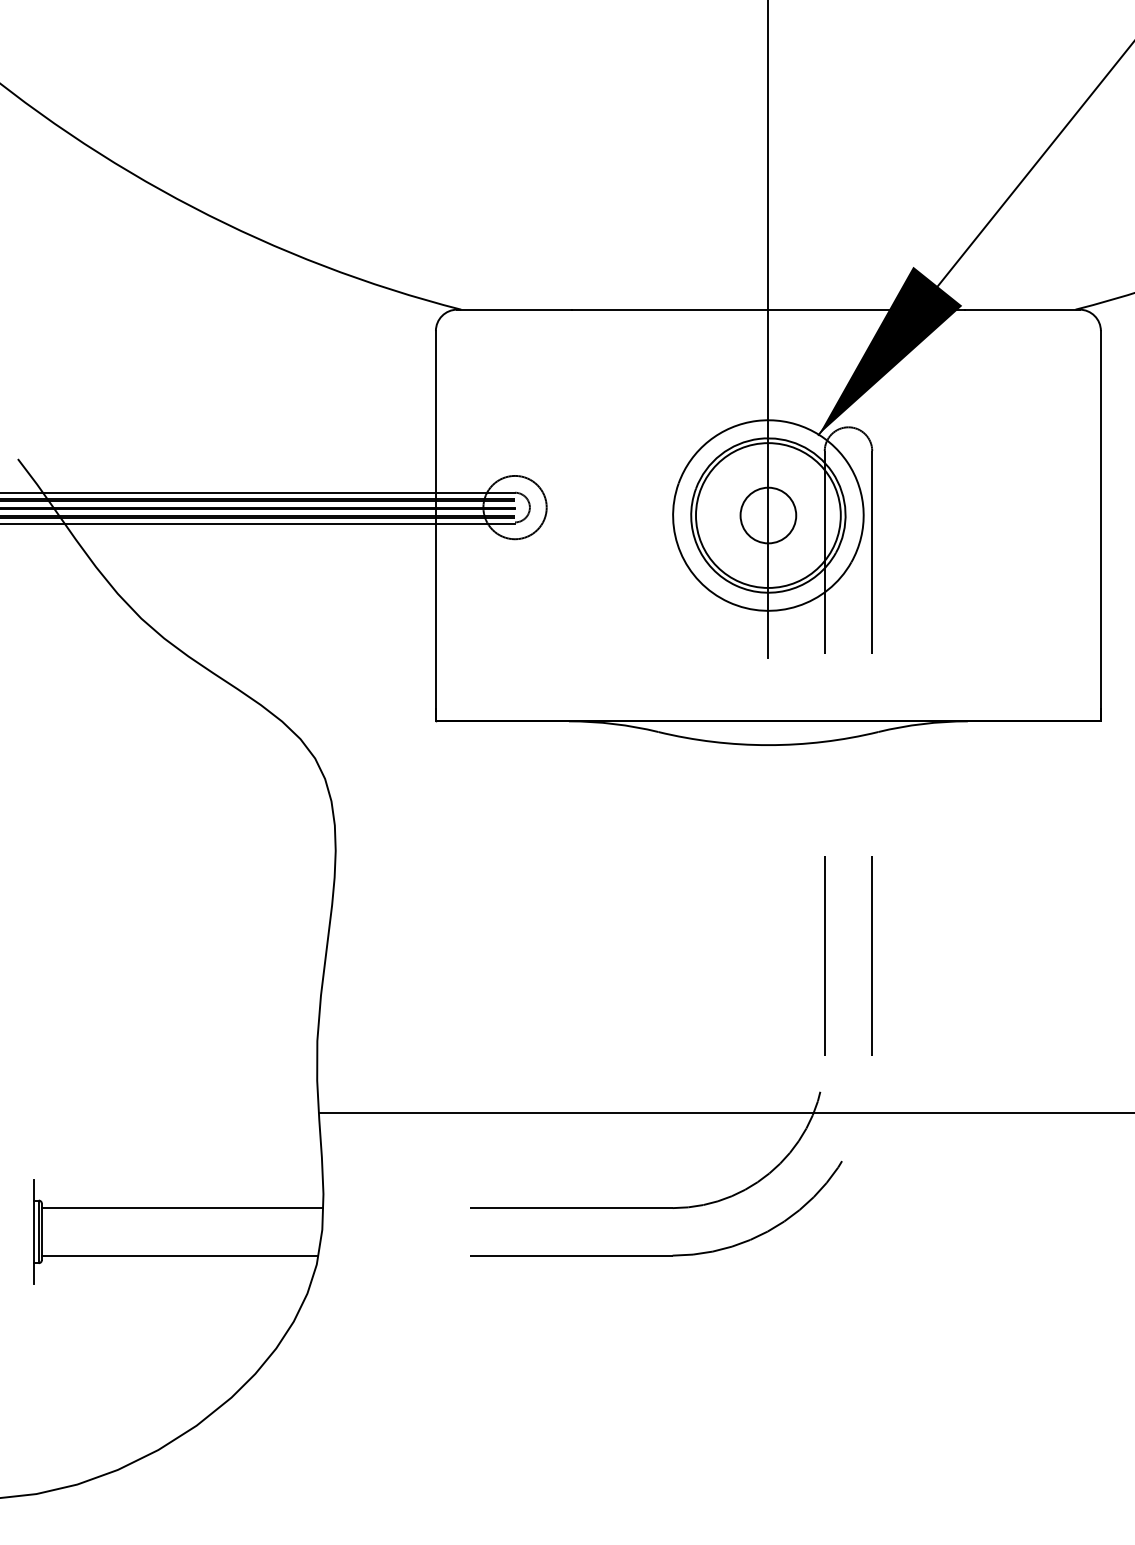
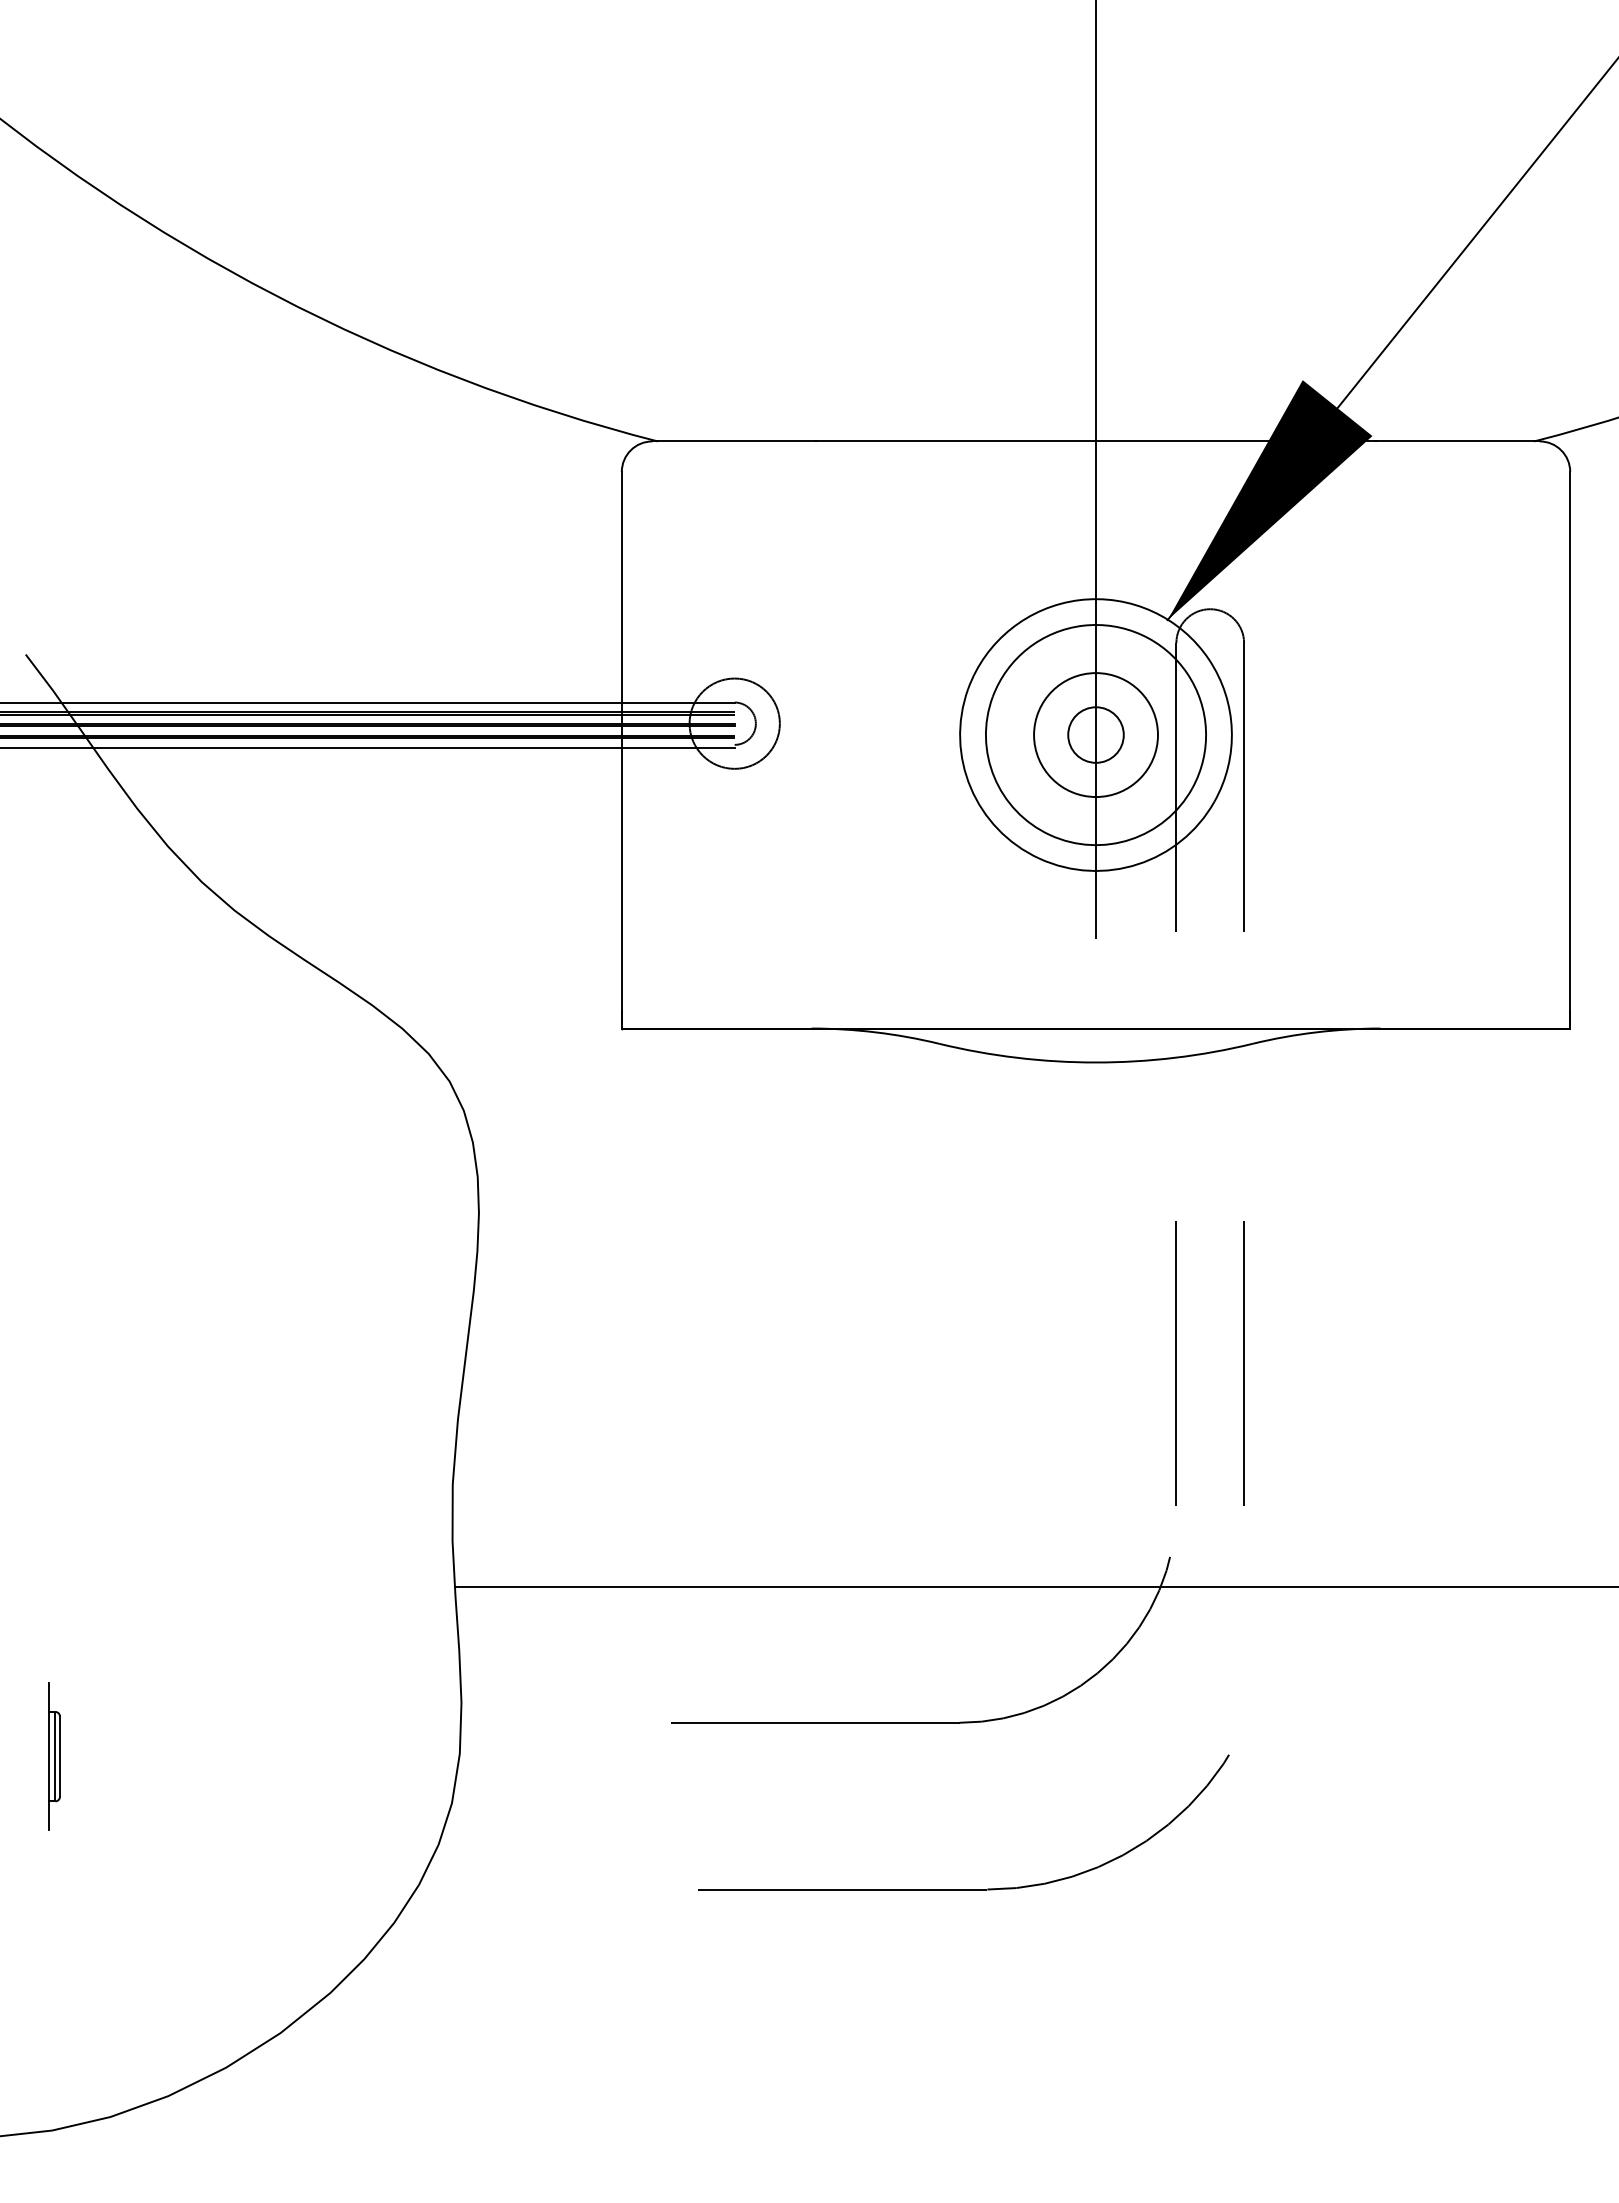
circle: (768, 515) -> (1095, 734), size x0.6
circle: (768, 515) -> (1095, 734), size x0.7
line: (181, 1207) -> (259, 1722), removed
line: (179, 1255) -> (256, 1790), removed
part: (655, 1255) -> (963, 1889), moved

